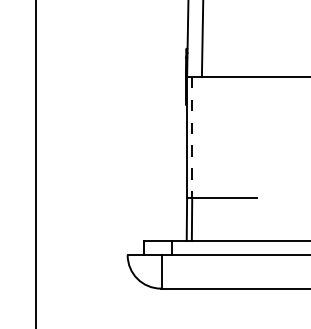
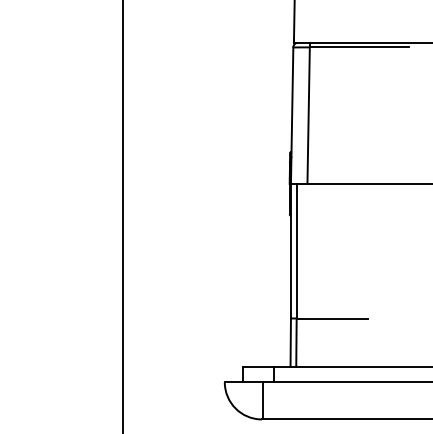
line: (192, 137) -> (296, 251), dashed -> solid

